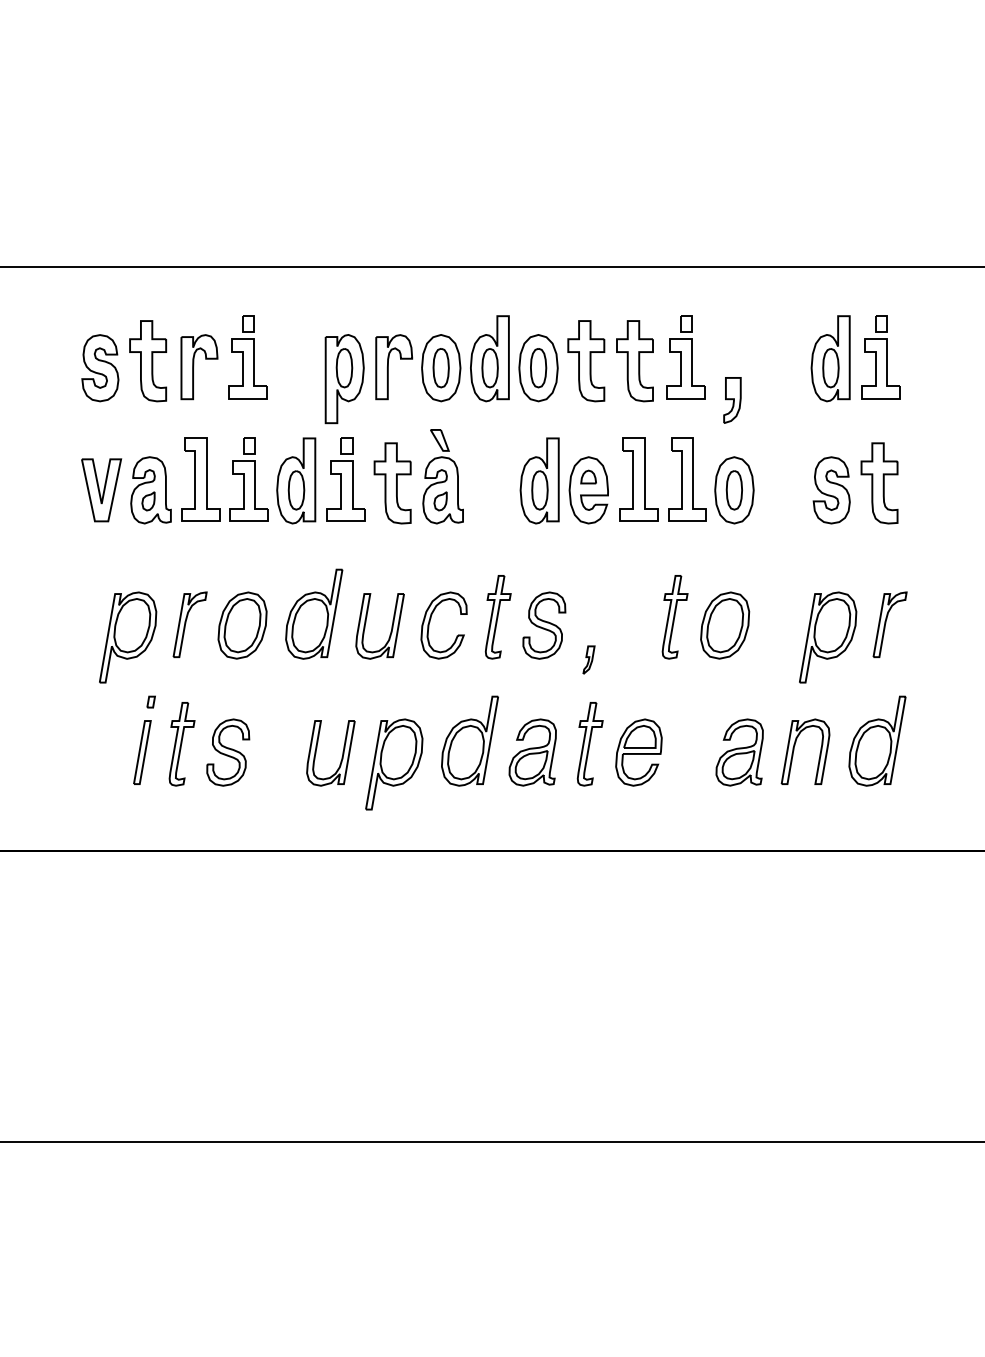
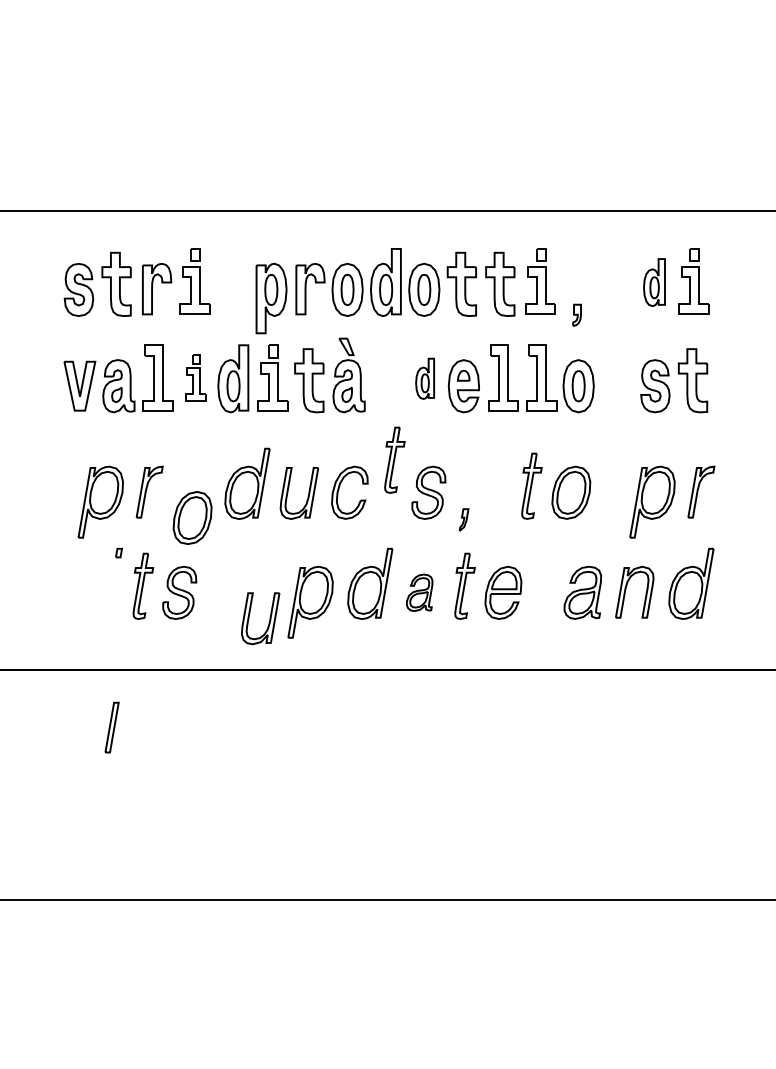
part: (830, 358) -> (654, 282), size x0.7
part: (732, 400) -> (577, 315), size x0.6
part: (248, 479) -> (195, 377), size x0.7
part: (539, 480) -> (425, 378), size x0.6
part: (497, 617) -> (394, 460), moved
part: (242, 625) -> (192, 517), moved
part: (142, 752) -> (112, 727), moved
part: (532, 752) -> (419, 592), size x0.7
part: (341, 757) -> (268, 621), moved

